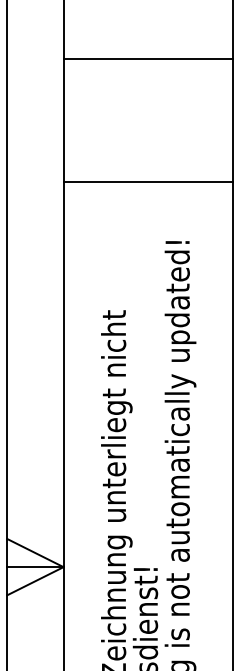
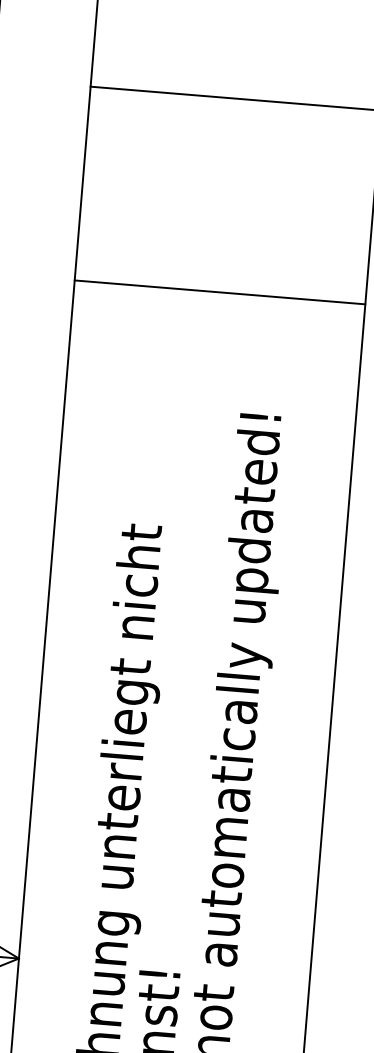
line: (147, 182) -> (218, 292), moved

